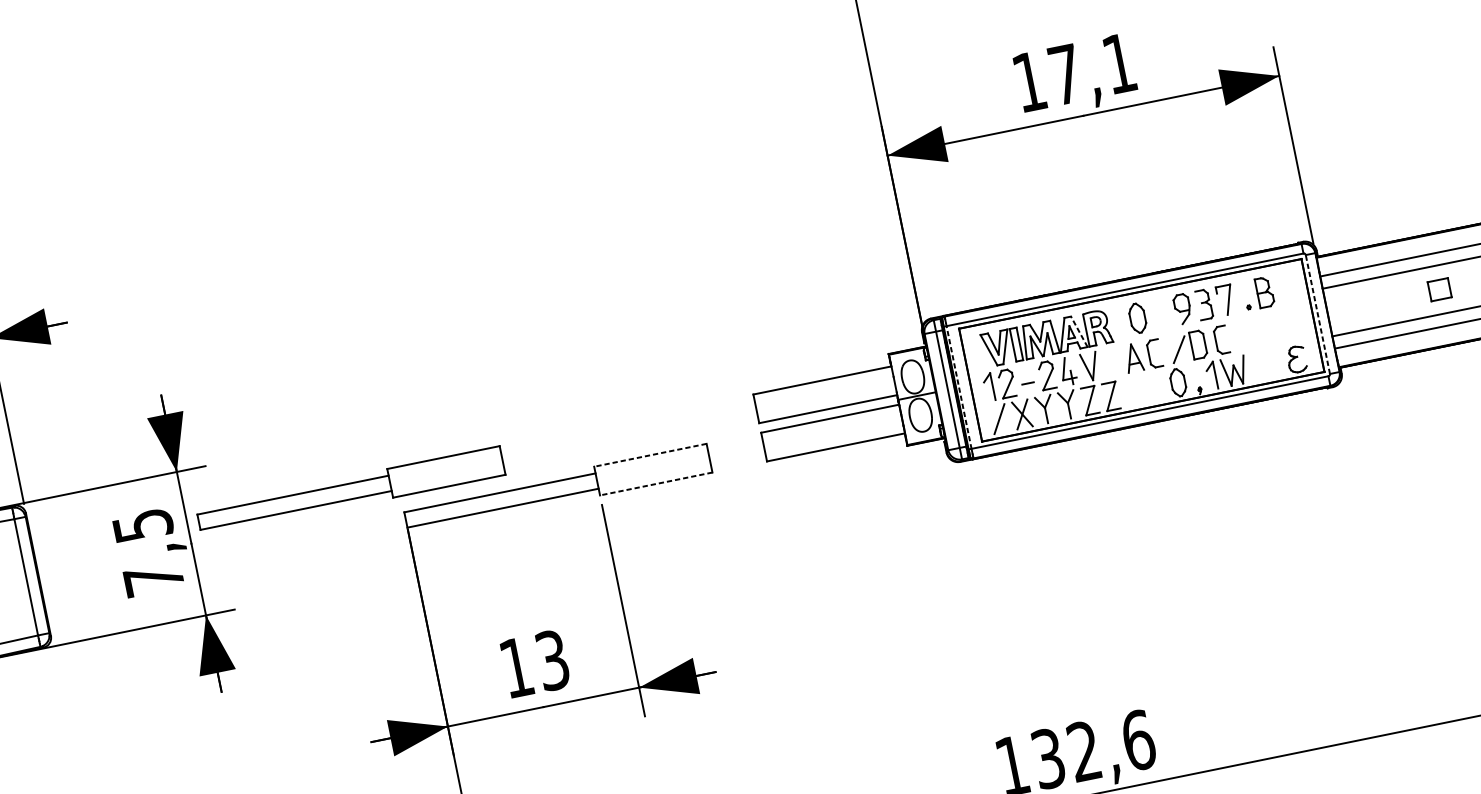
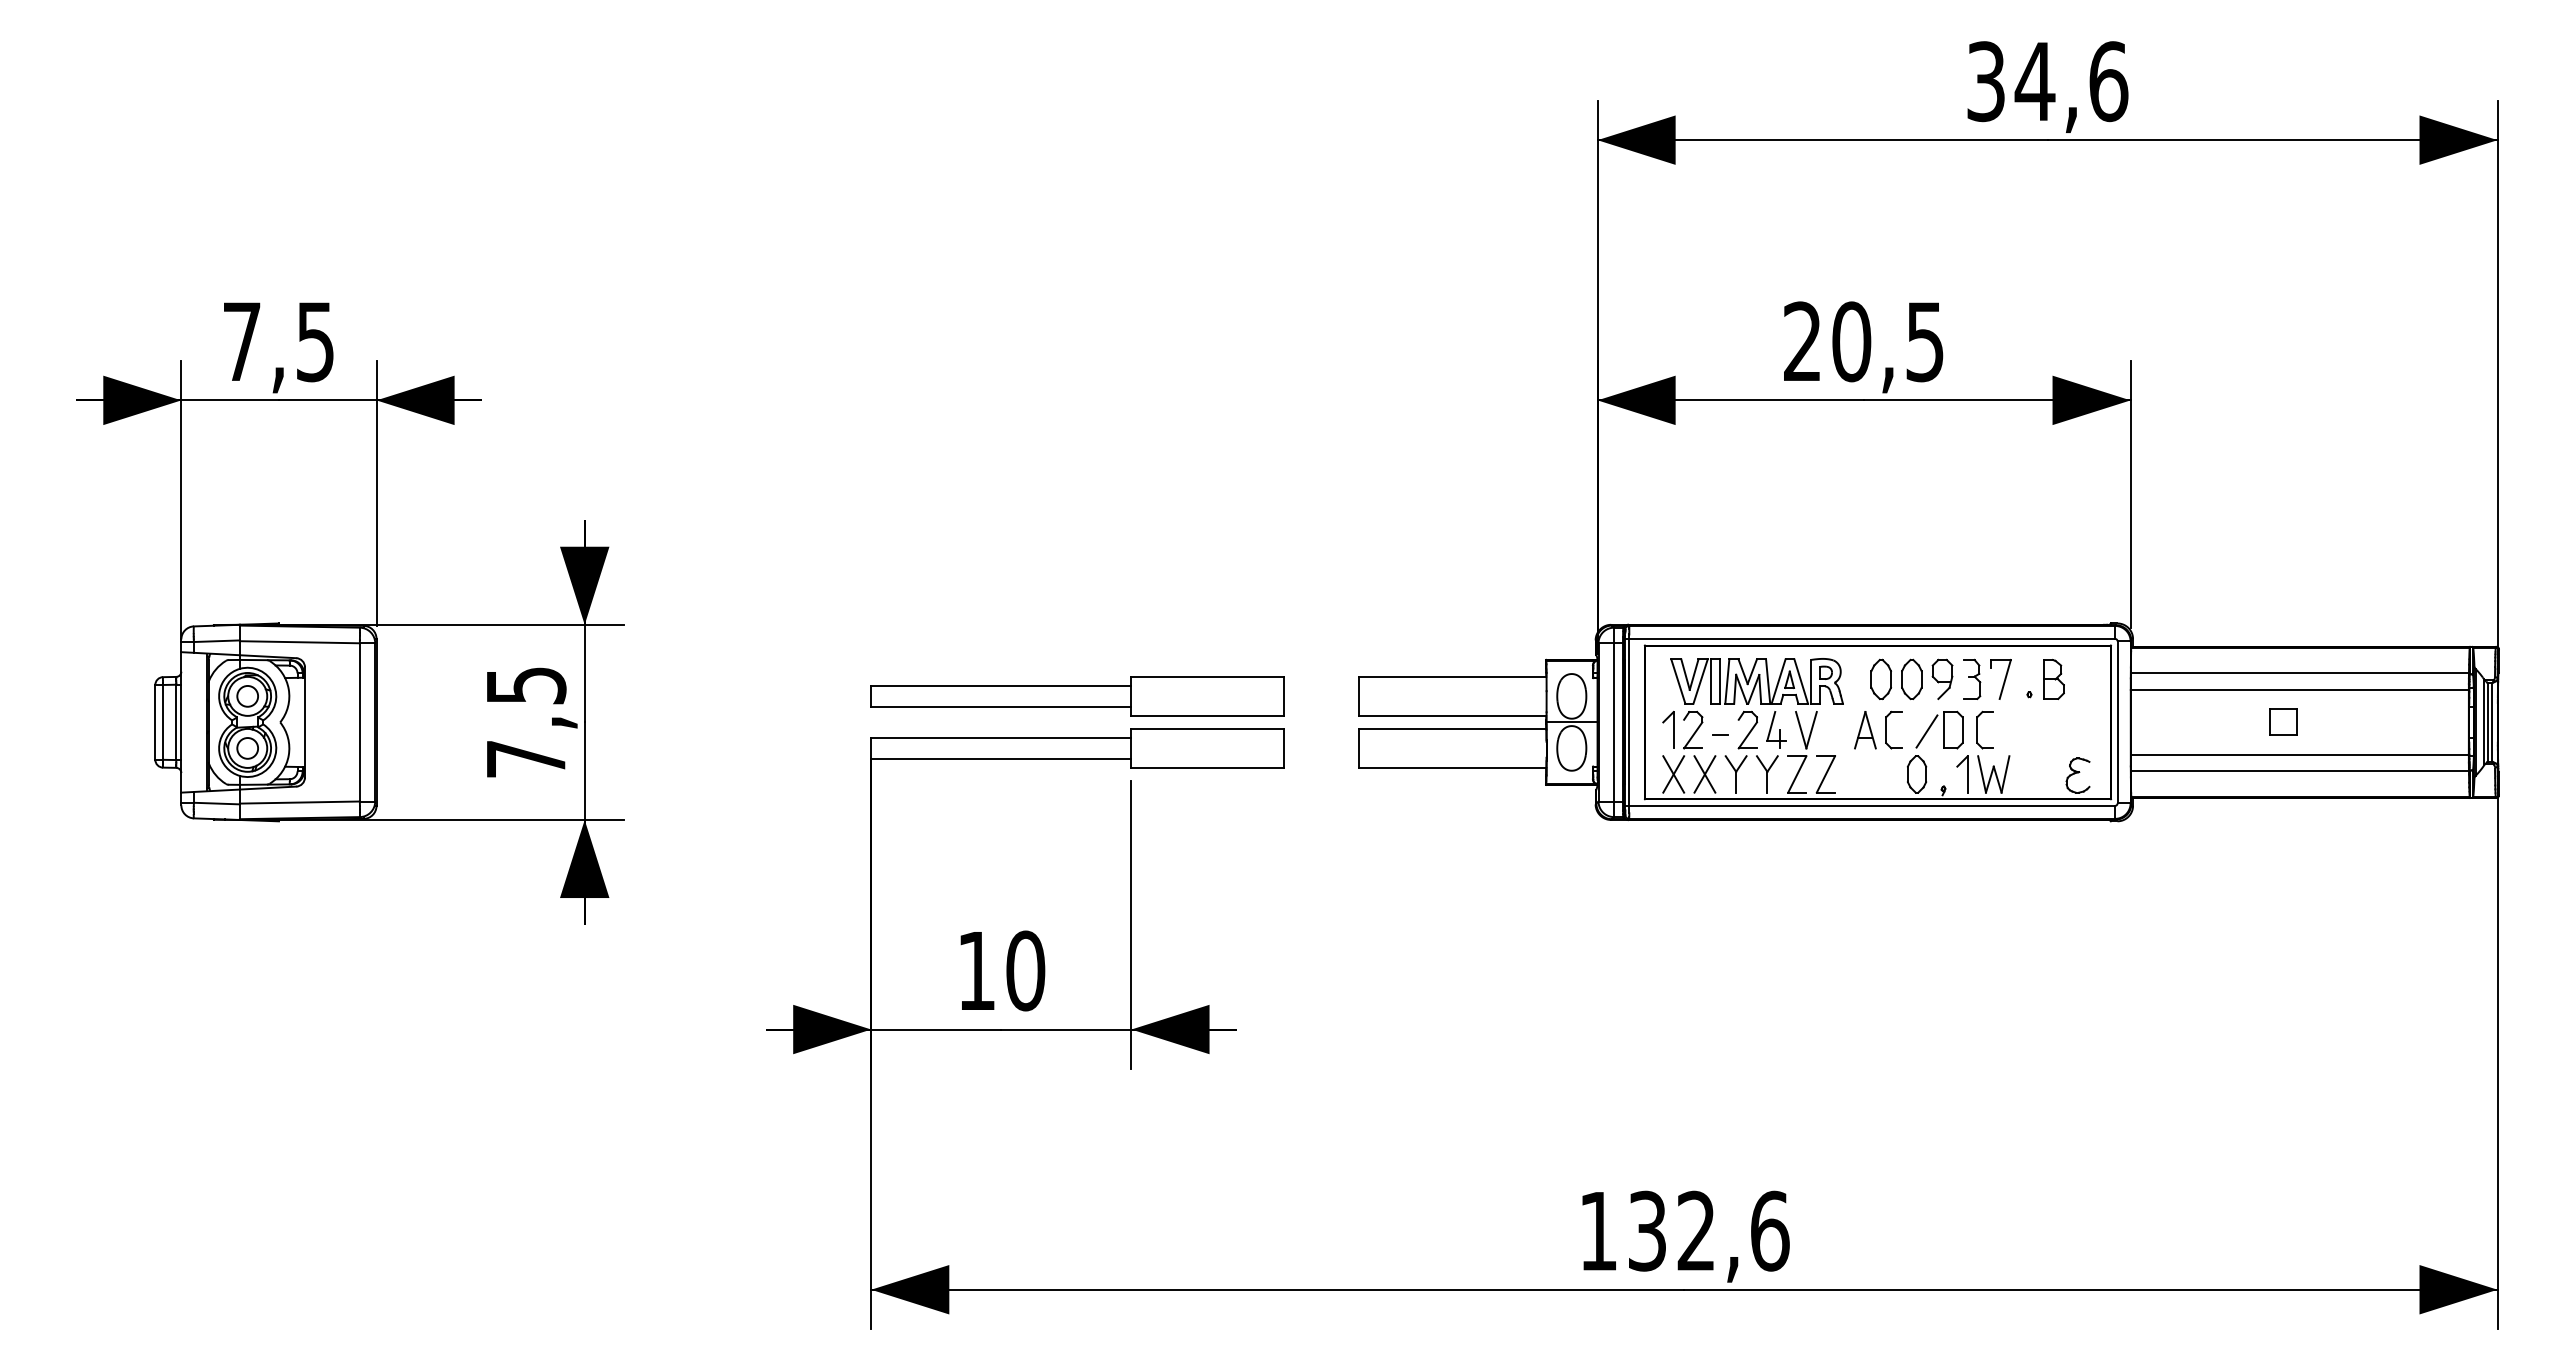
text: (1074, 72) -> (1863, 341), 17,1 -> 20,5
part: (1159, 313) -> (1911, 678), added
line: (1317, 314) -> (2117, 722), dashed -> solid
line: (1079, 331) -> (1801, 681), dashed -> solid
line: (958, 386) -> (1629, 720), dashed -> solid
line: (999, 419) -> (1673, 774), added
line: (650, 455) -> (1207, 728), dashed -> solid
line: (655, 483) -> (1207, 767), dashed -> solid
part: (350, 491) -> (1077, 696), moved
text: (552, 660) -> (1025, 970), 13 -> 10

